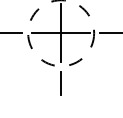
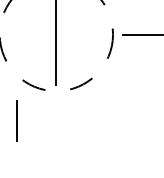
line: (61, 33) -> (56, 34), removed
line: (60, 83) -> (15, 120), moved

